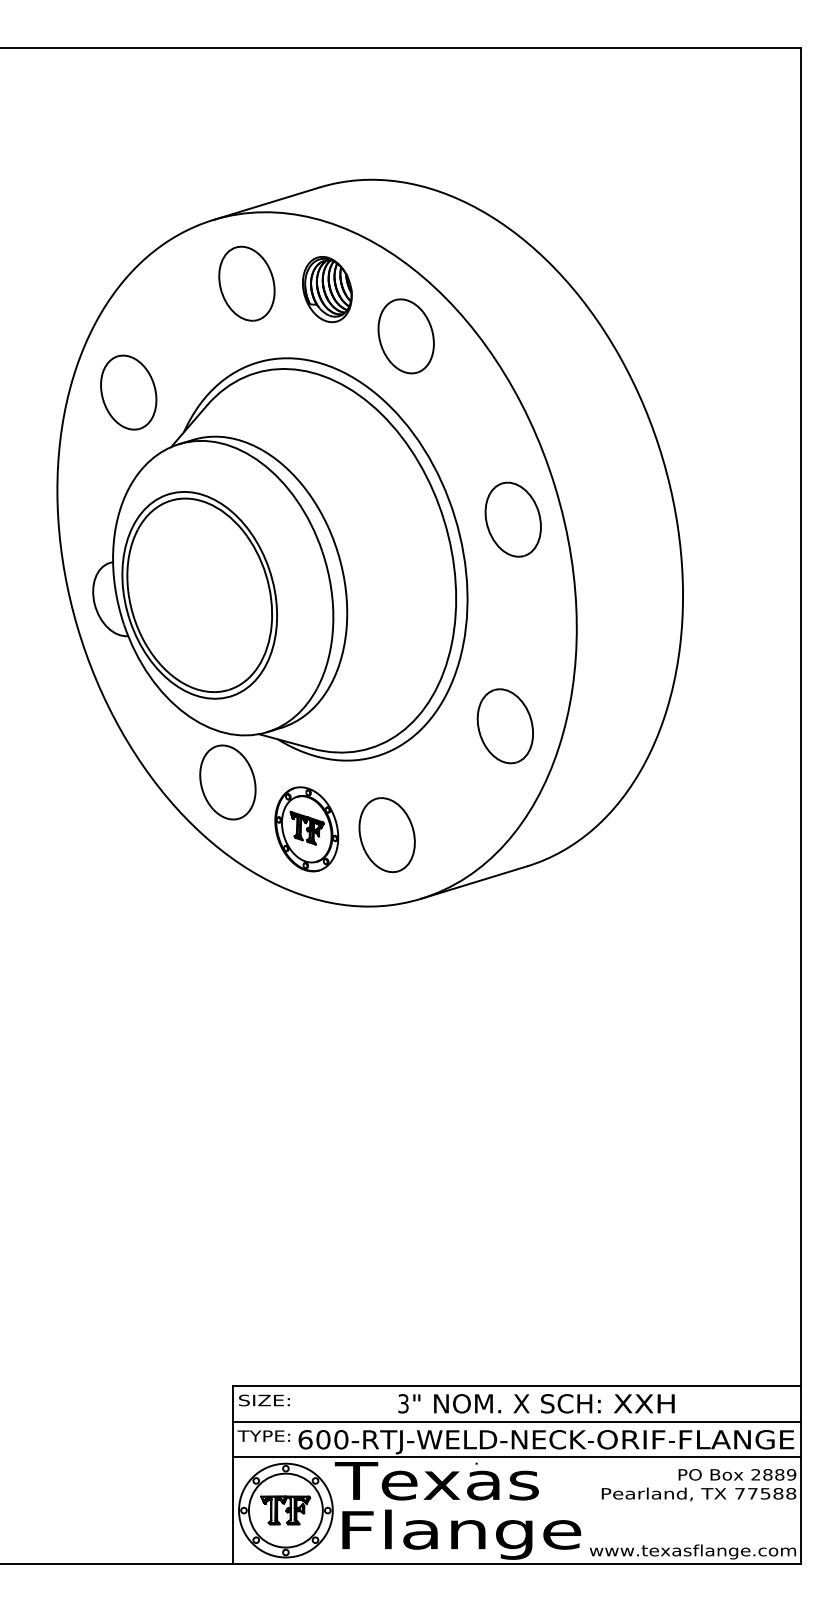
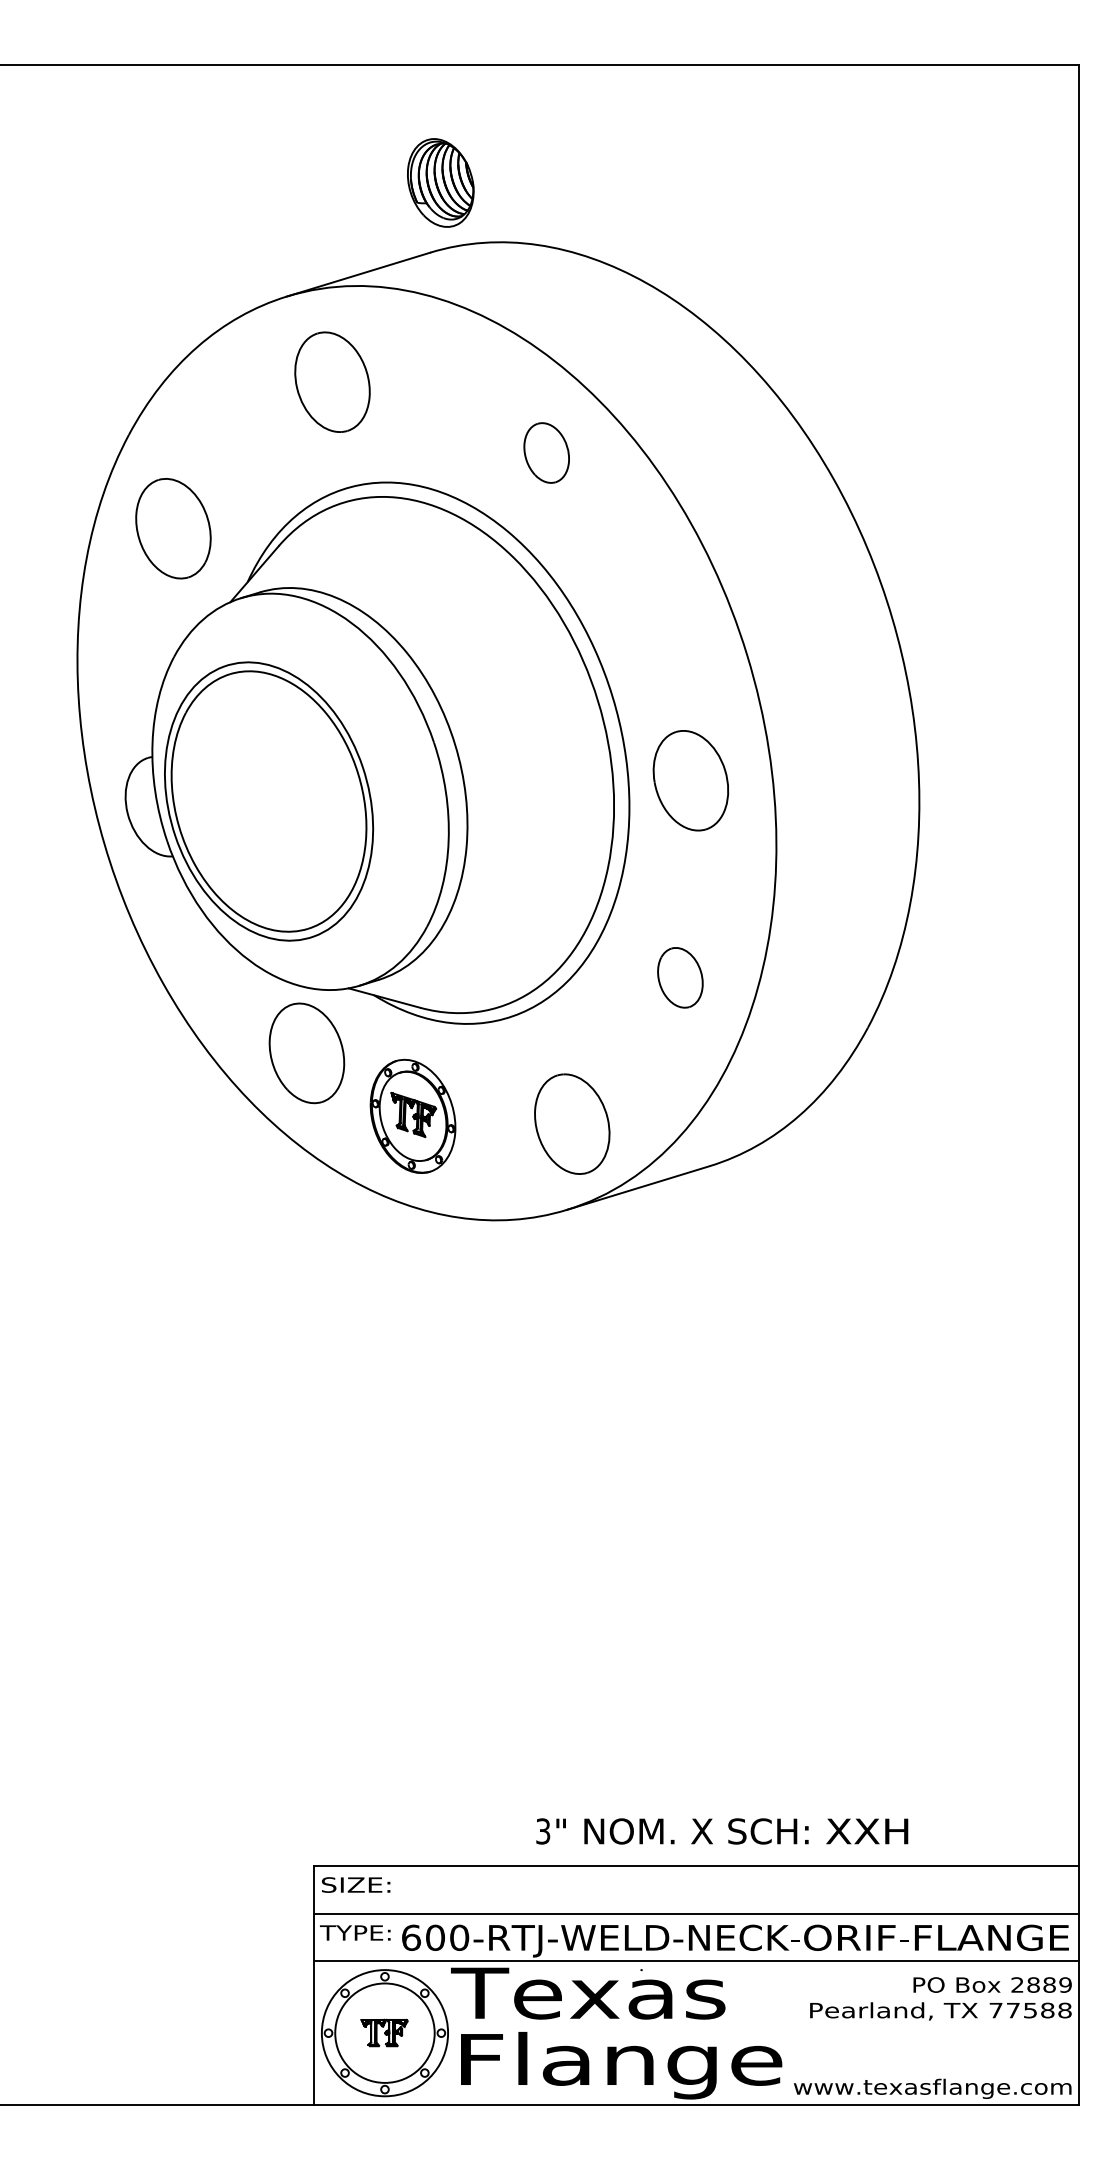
part: (327, 289) -> (440, 182), moved
part: (405, 335) -> (546, 452), size x0.6
part: (512, 519) -> (690, 780), moved
part: (505, 726) -> (680, 977), size x0.6
part: (387, 834) -> (572, 1123), moved
text: (536, 1403) -> (722, 1831), moved
part: (285, 1510) -> (384, 2032), size x0.7

